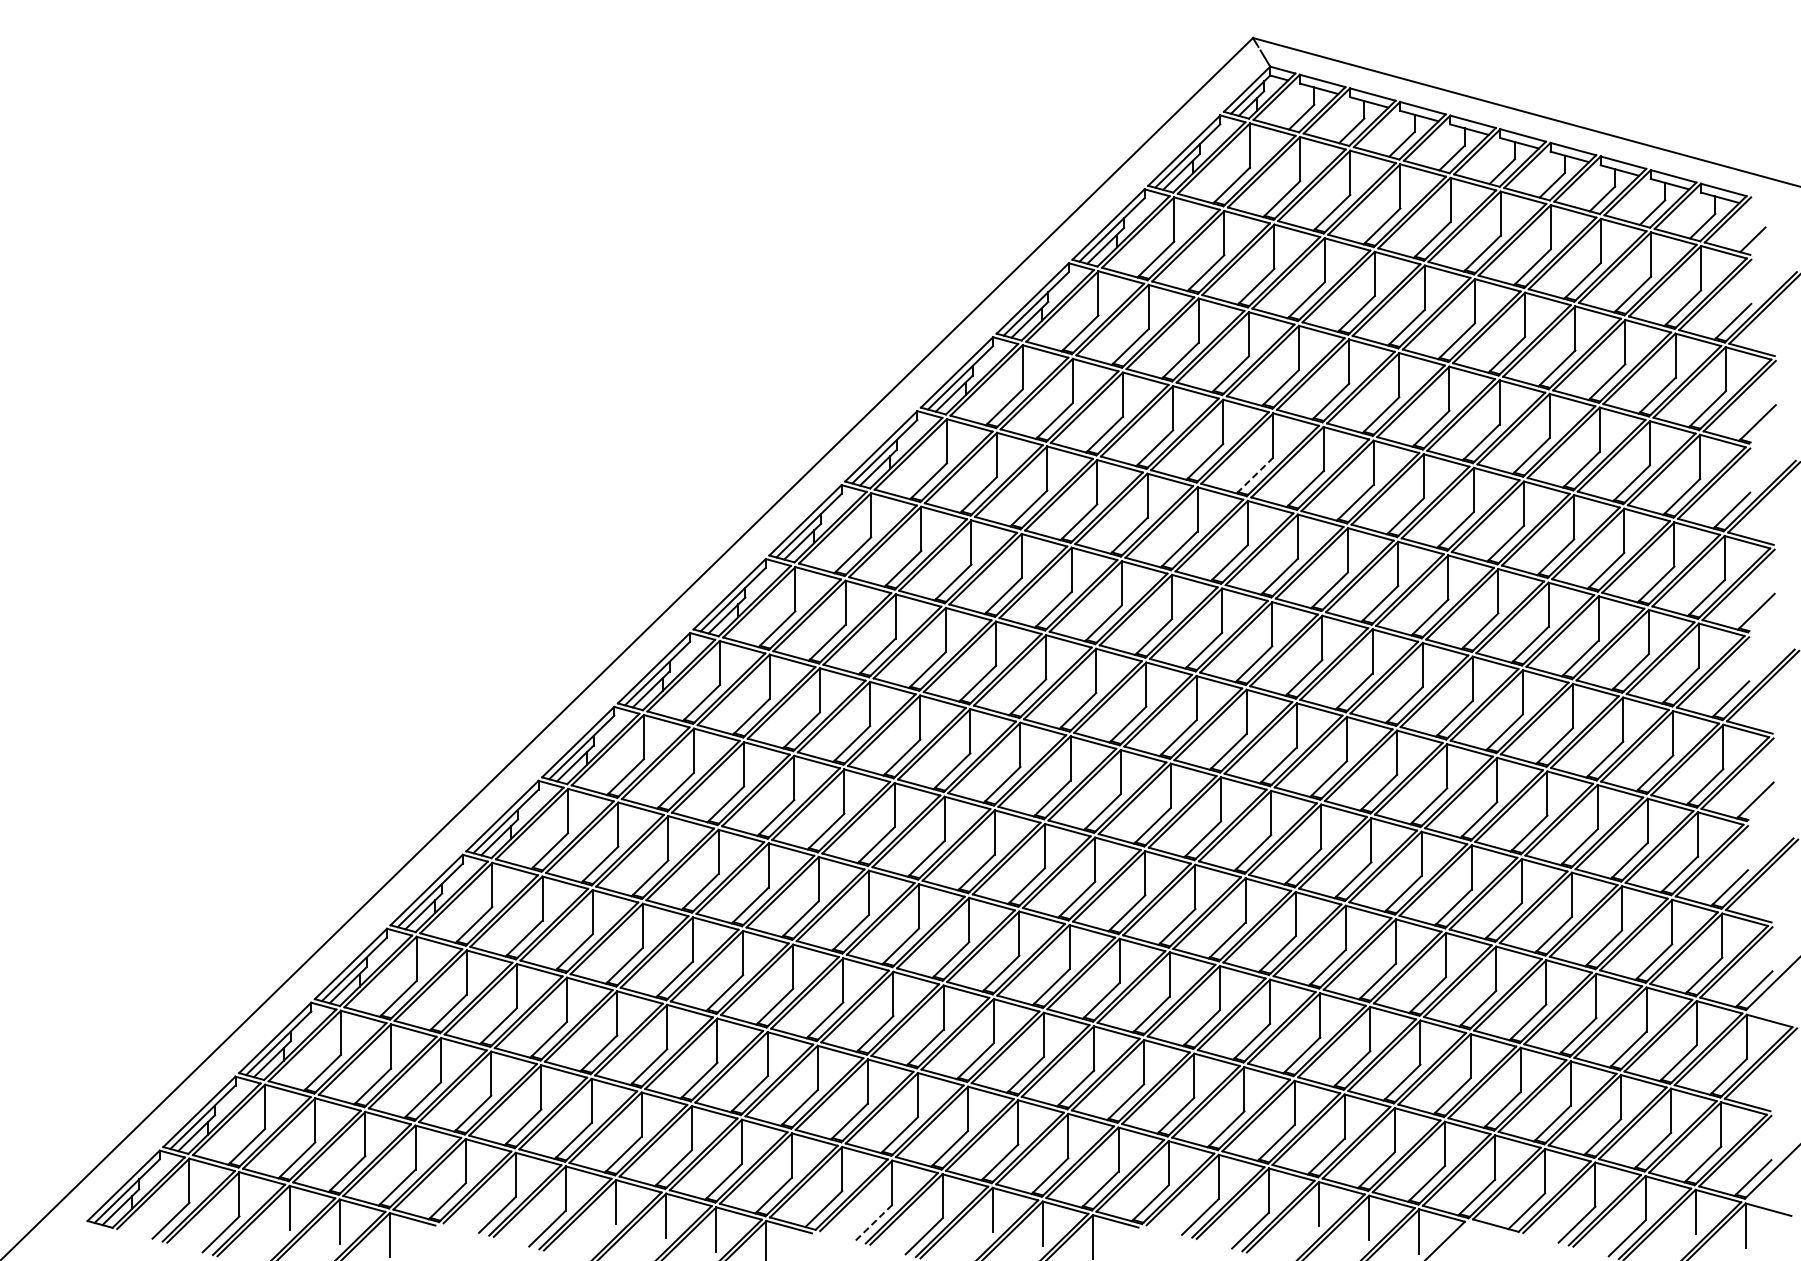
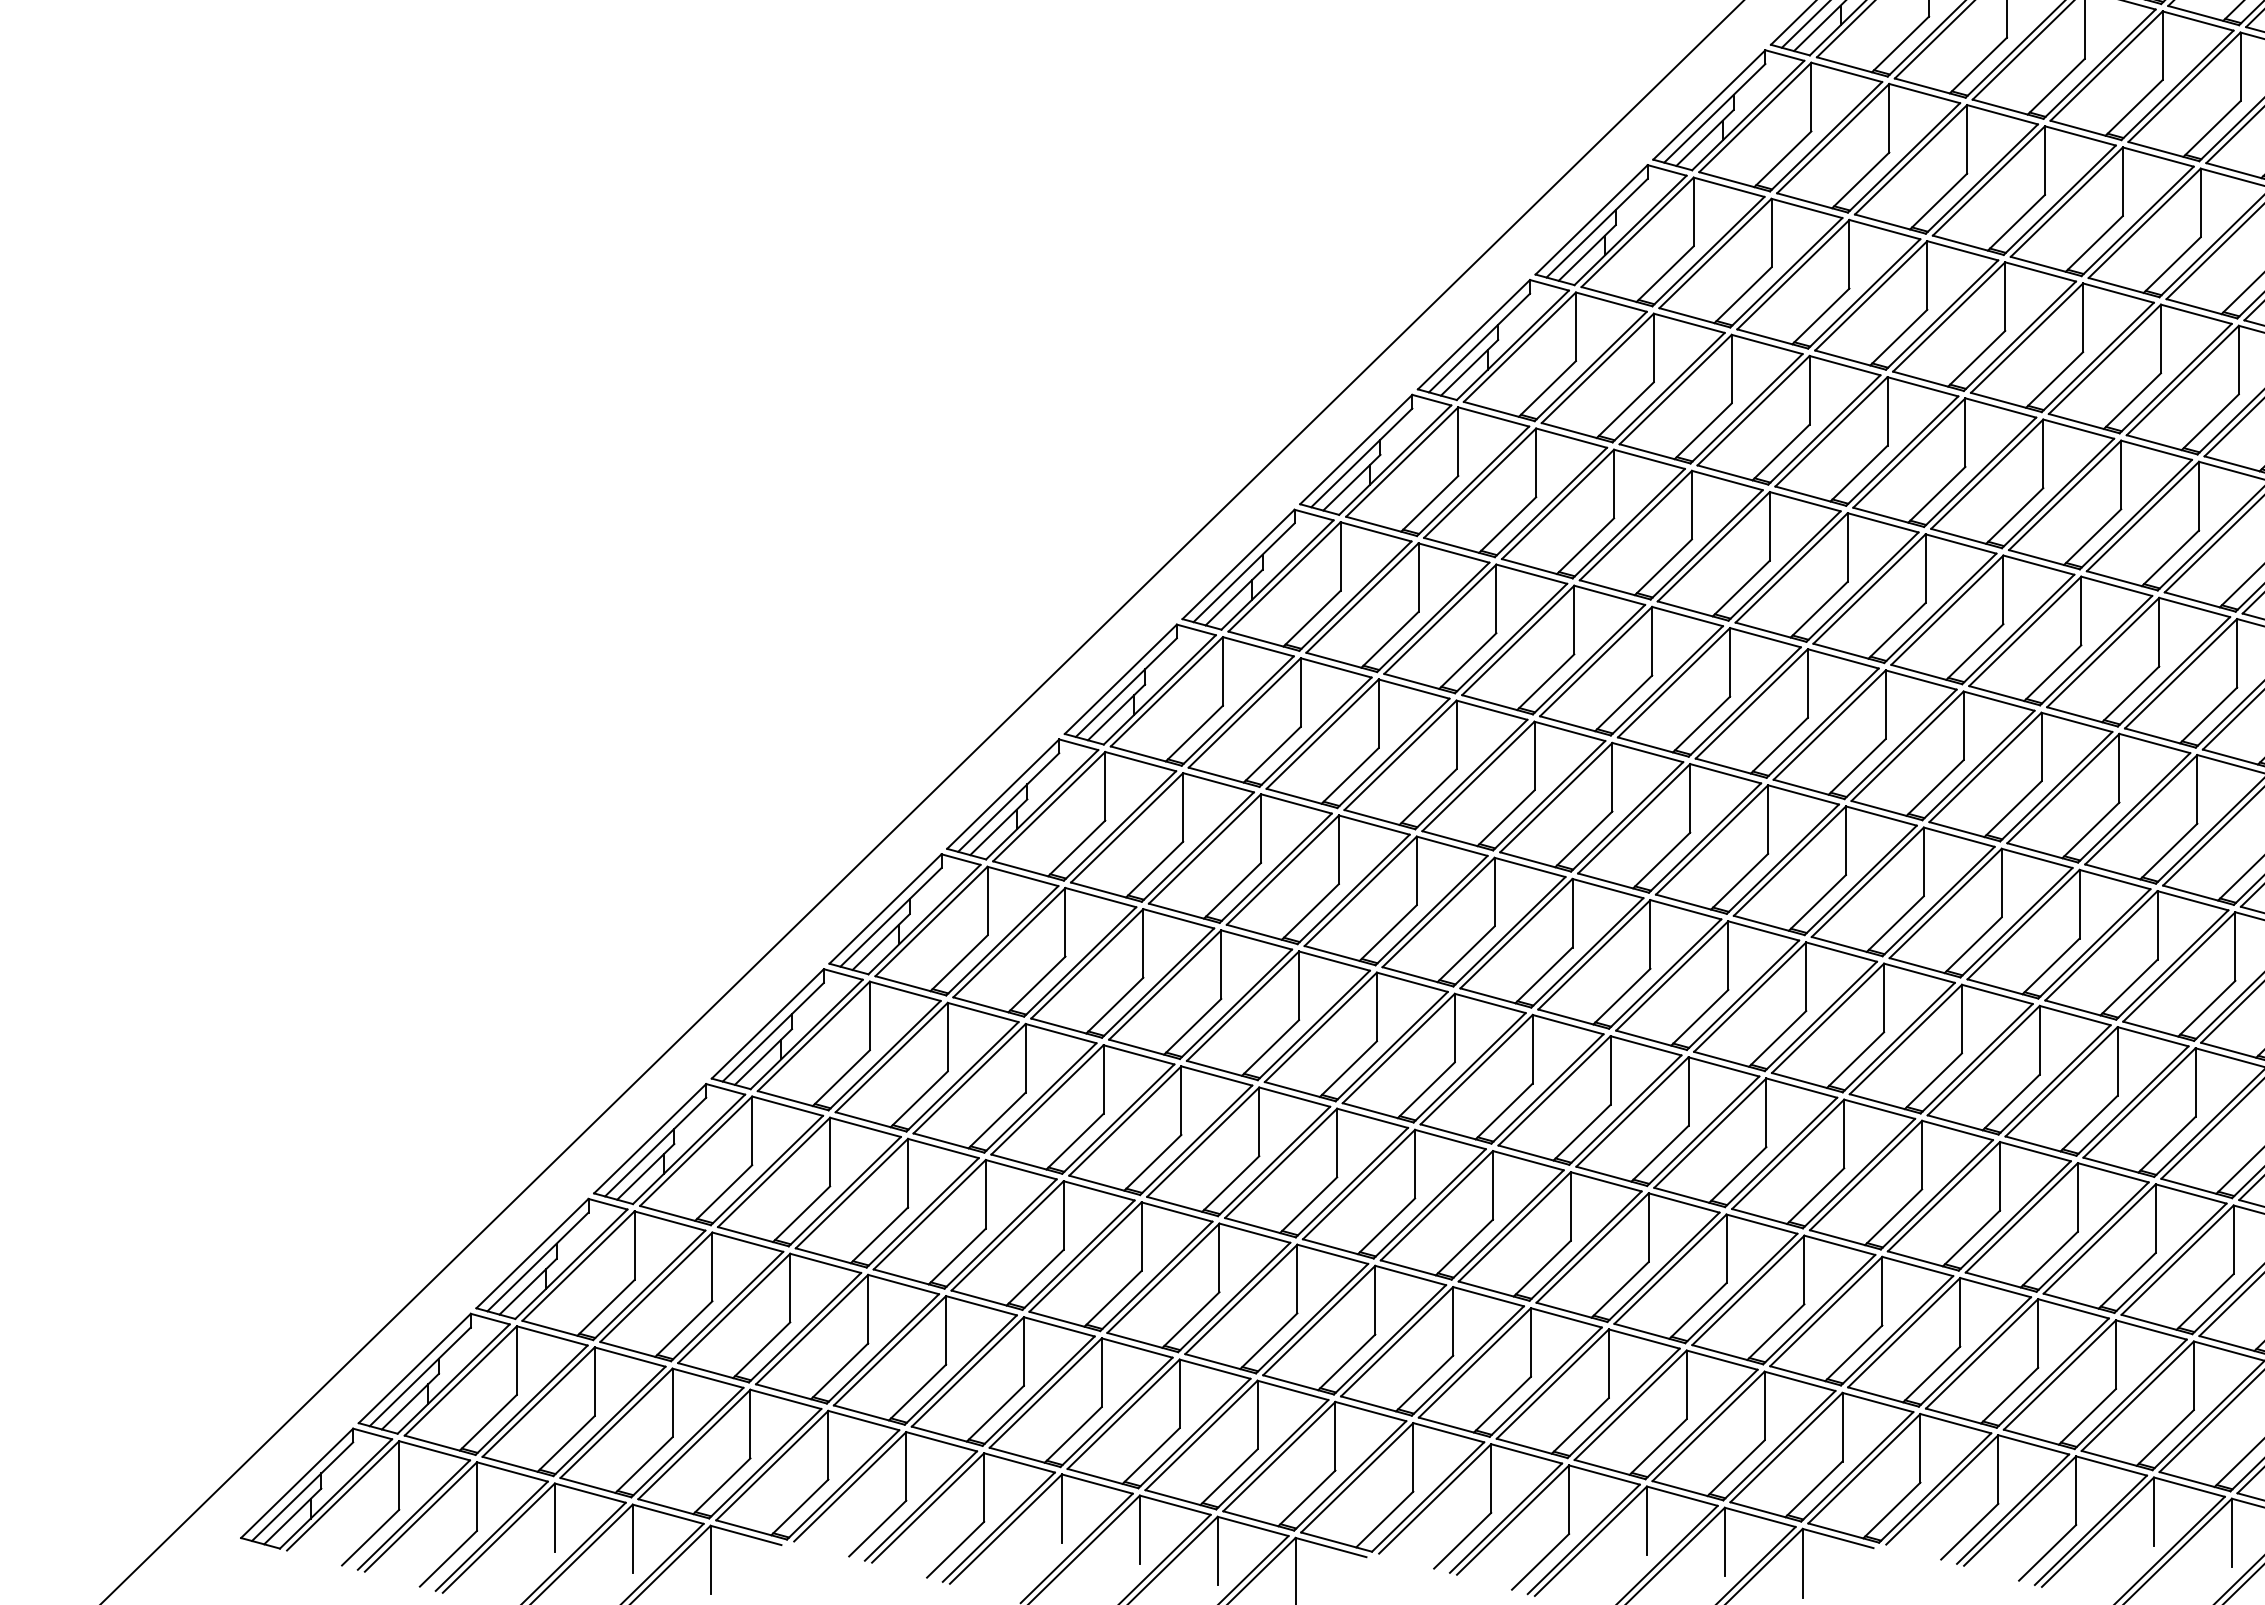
line: (1255, 475) -> (2055, 379), dashed -> solid
line: (873, 1222) -> (1461, 1540), dashed -> solid

